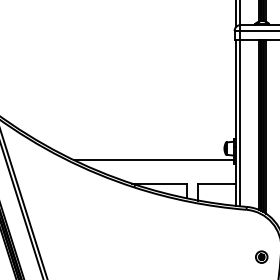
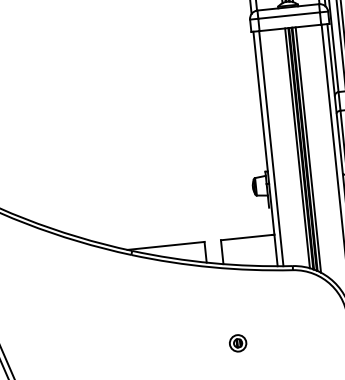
line: (154, 160) -> (155, 214), removed
part: (261, 256) -> (237, 342), moved

